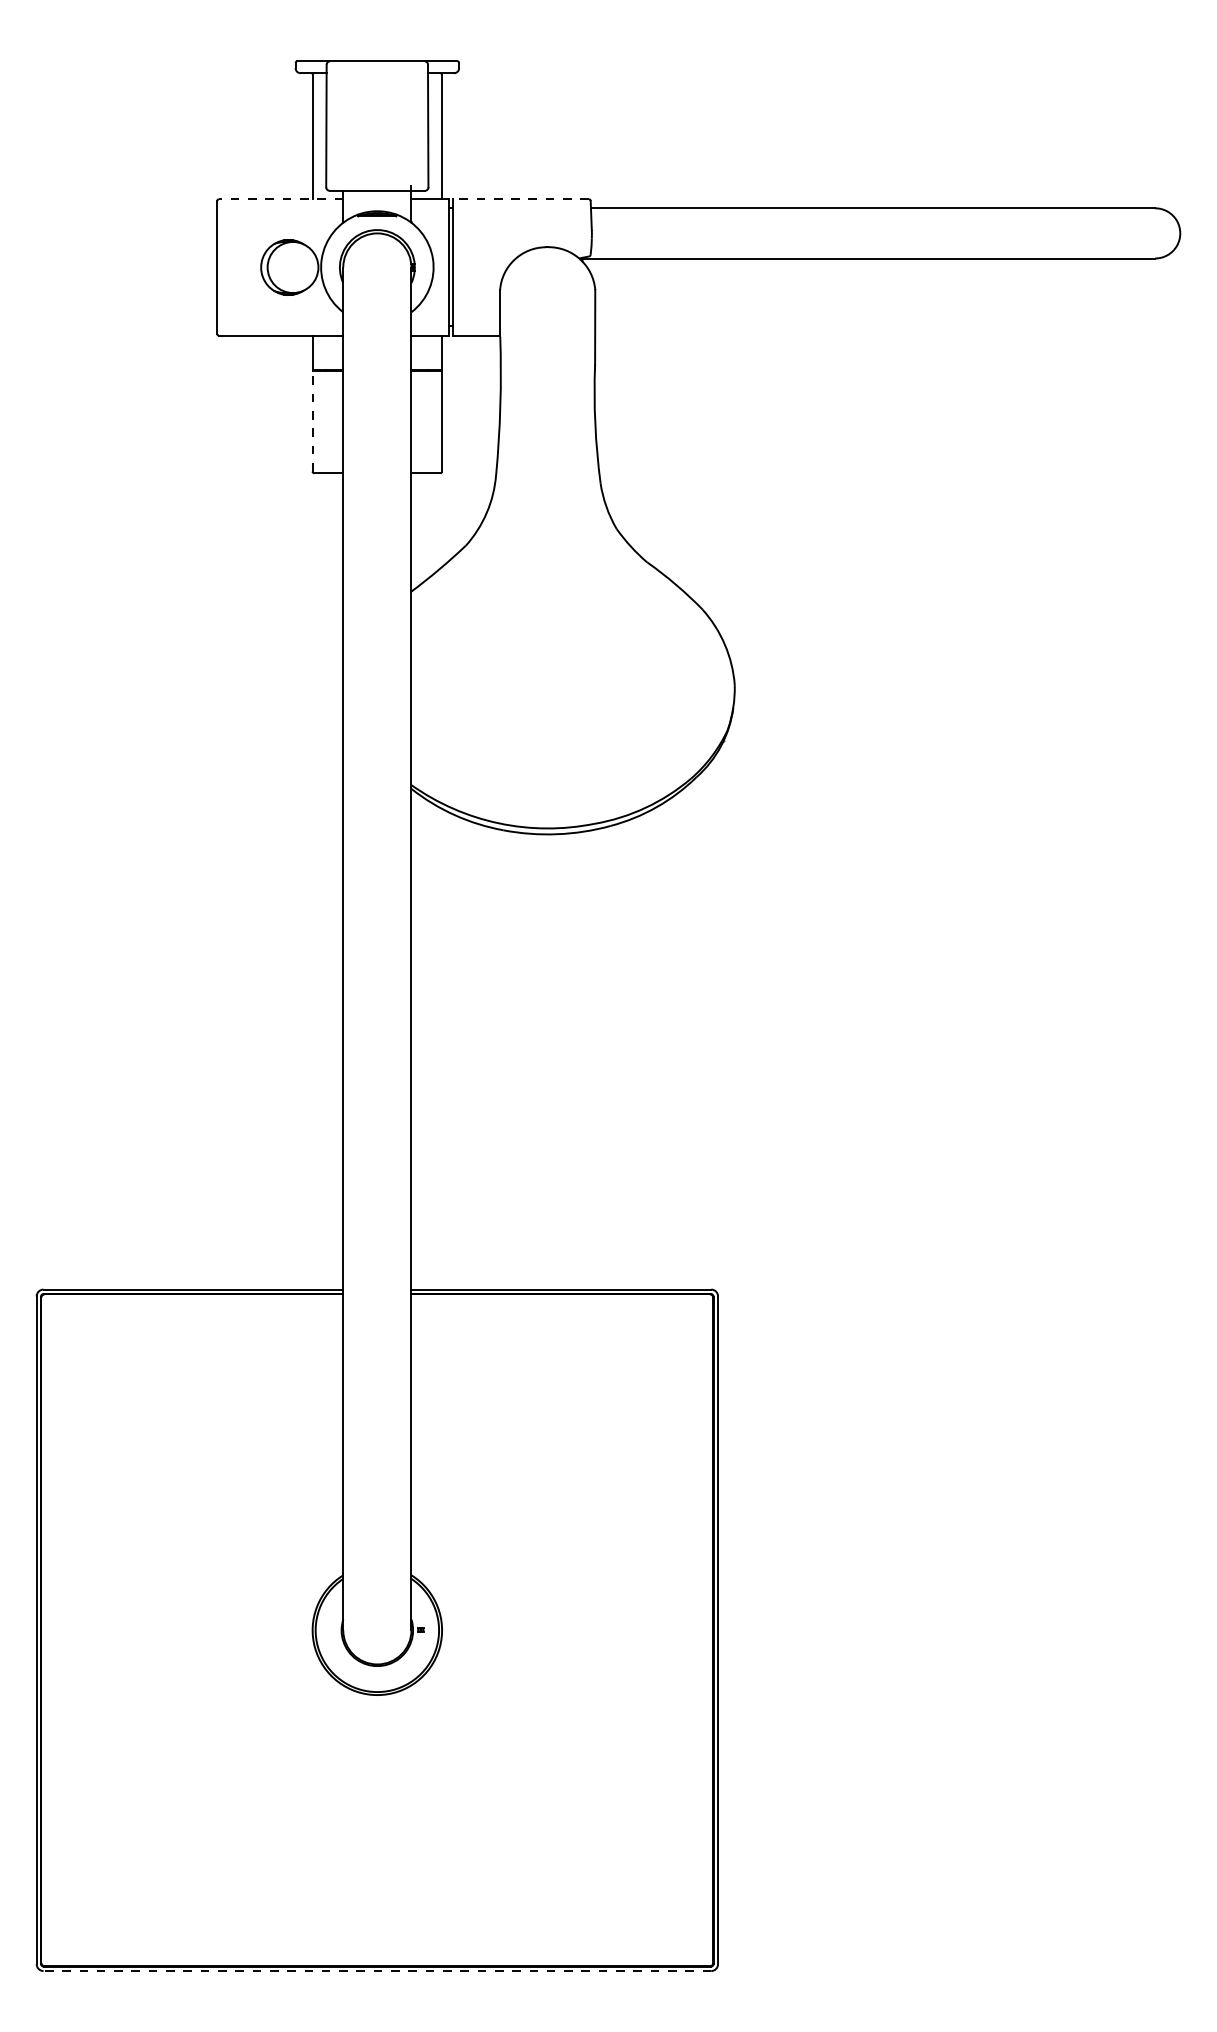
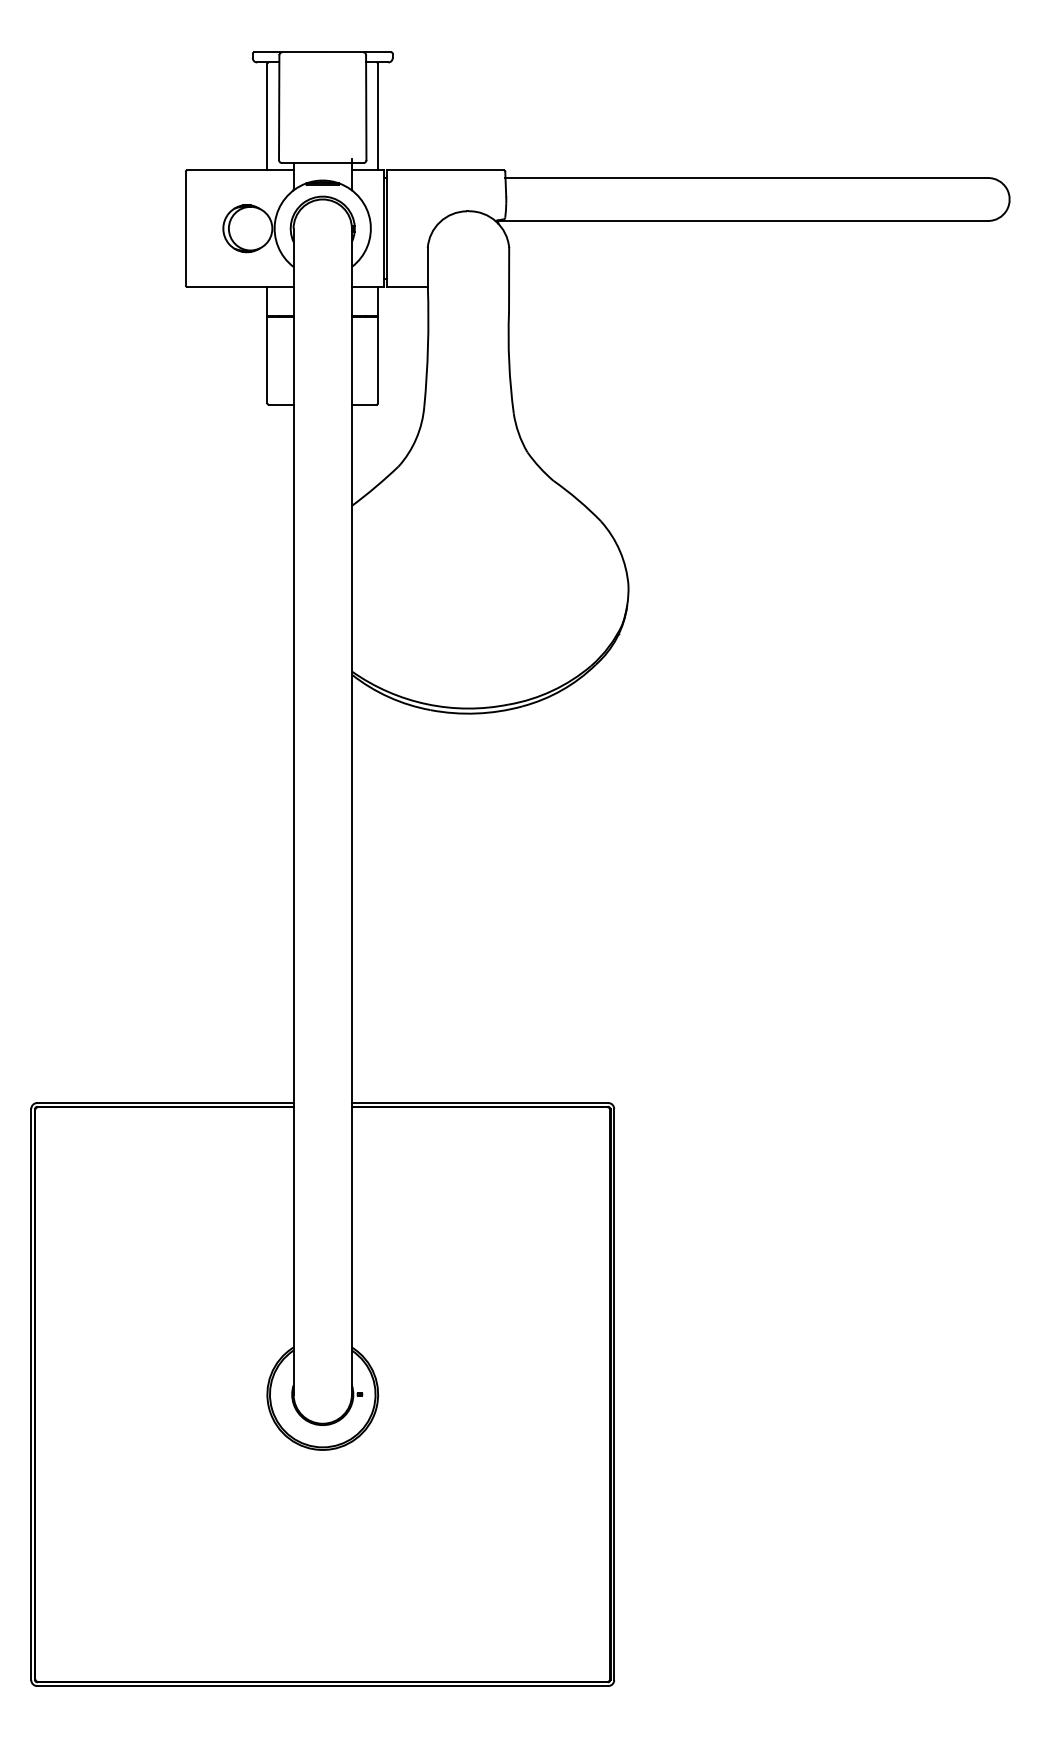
line: (280, 199) -> (239, 170), dashed -> solid
line: (520, 199) -> (445, 170), dashed -> solid
line: (312, 420) -> (267, 359), dashed -> solid
line: (377, 1971) -> (322, 1686), dashed -> solid

